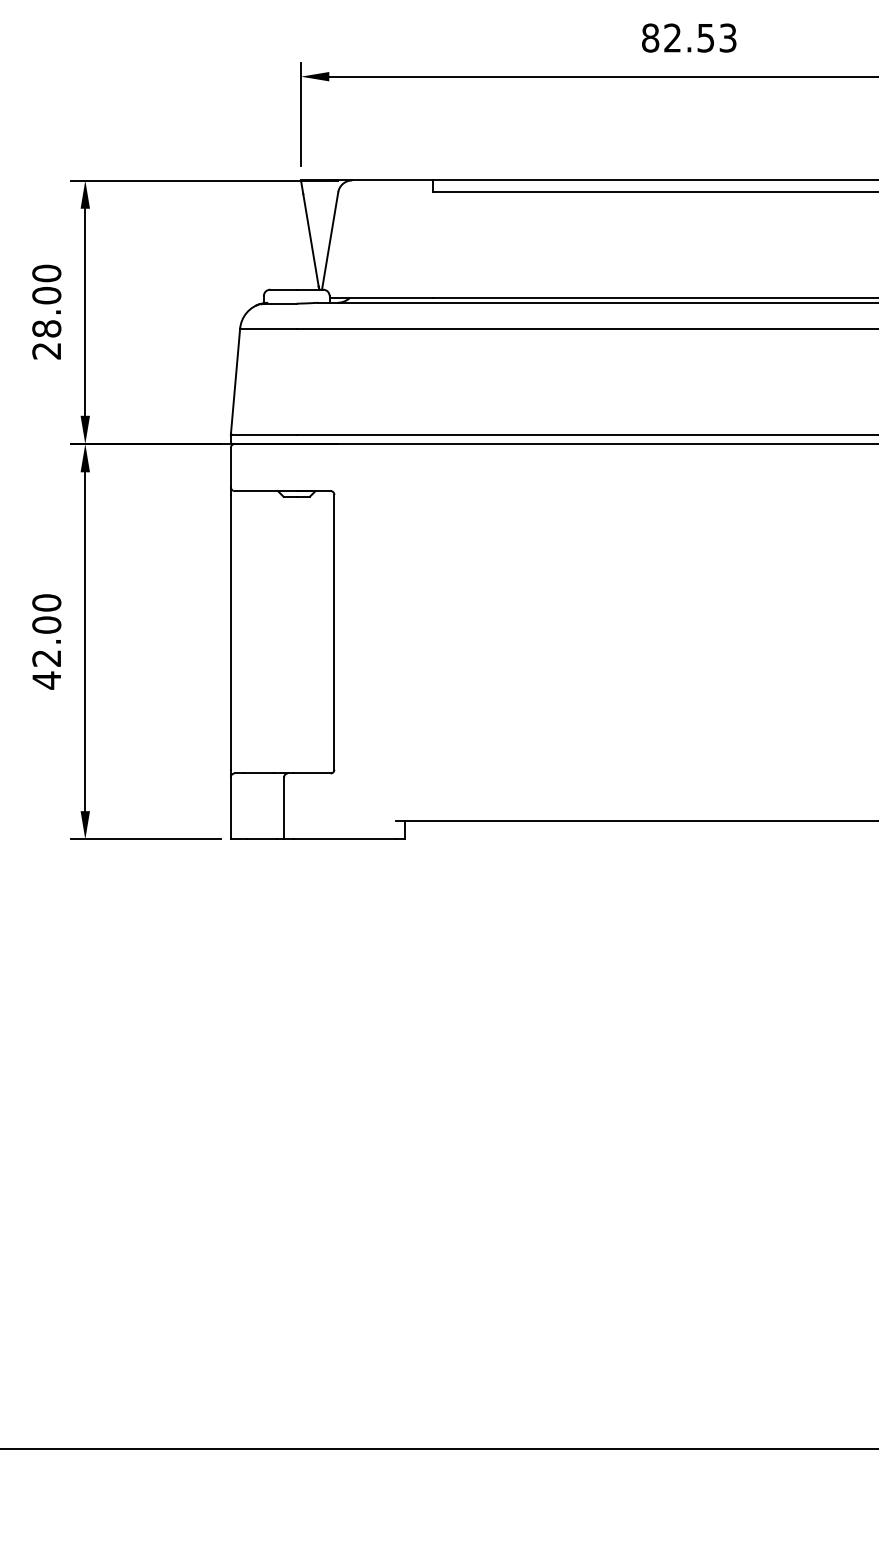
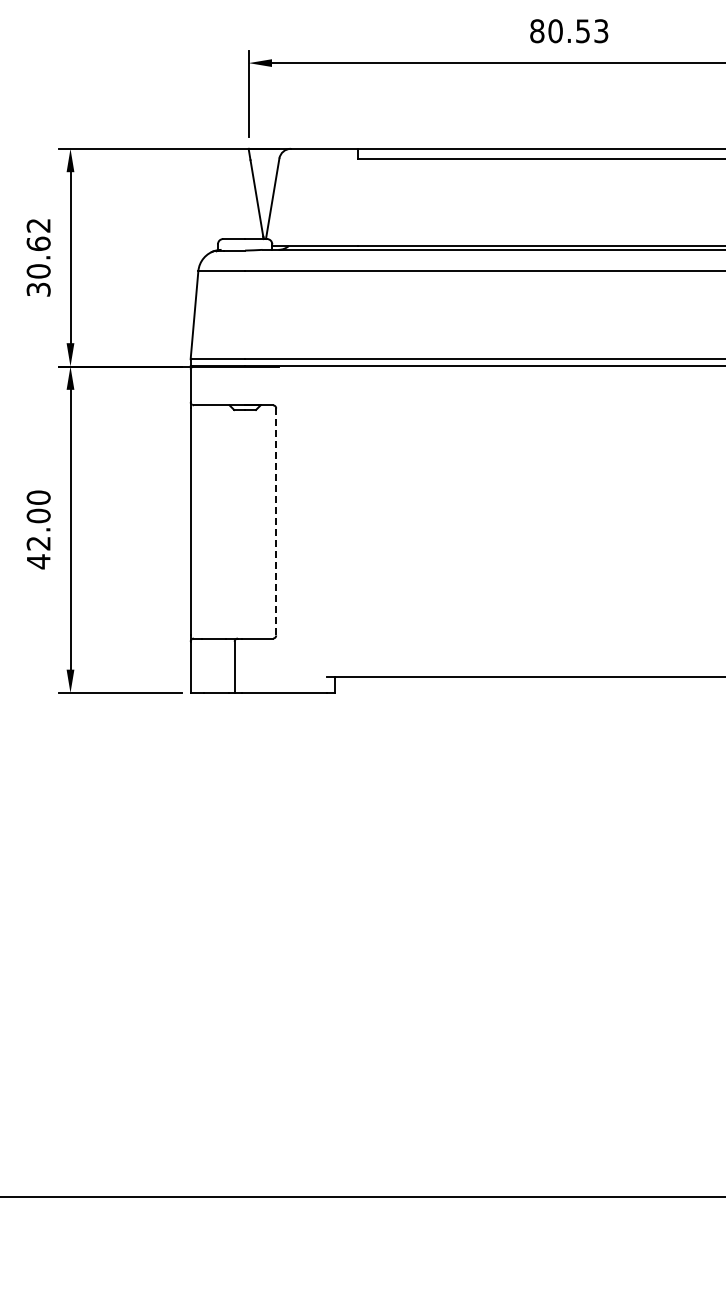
text: (672, 38) -> (555, 31), 82.53 -> 80.53
text: (46, 312) -> (38, 257), 28.00 -> 30.62
line: (334, 631) -> (276, 521), solid -> dashed

